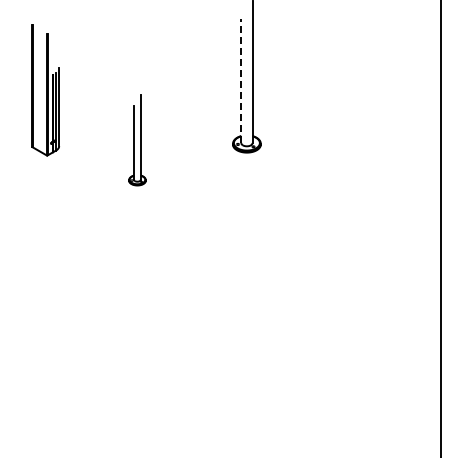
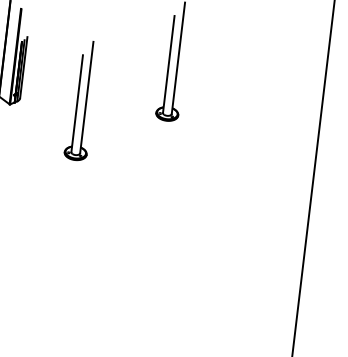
line: (241, 81) -> (168, 64), dashed -> solid
part: (137, 139) -> (82, 100), size x1.67

